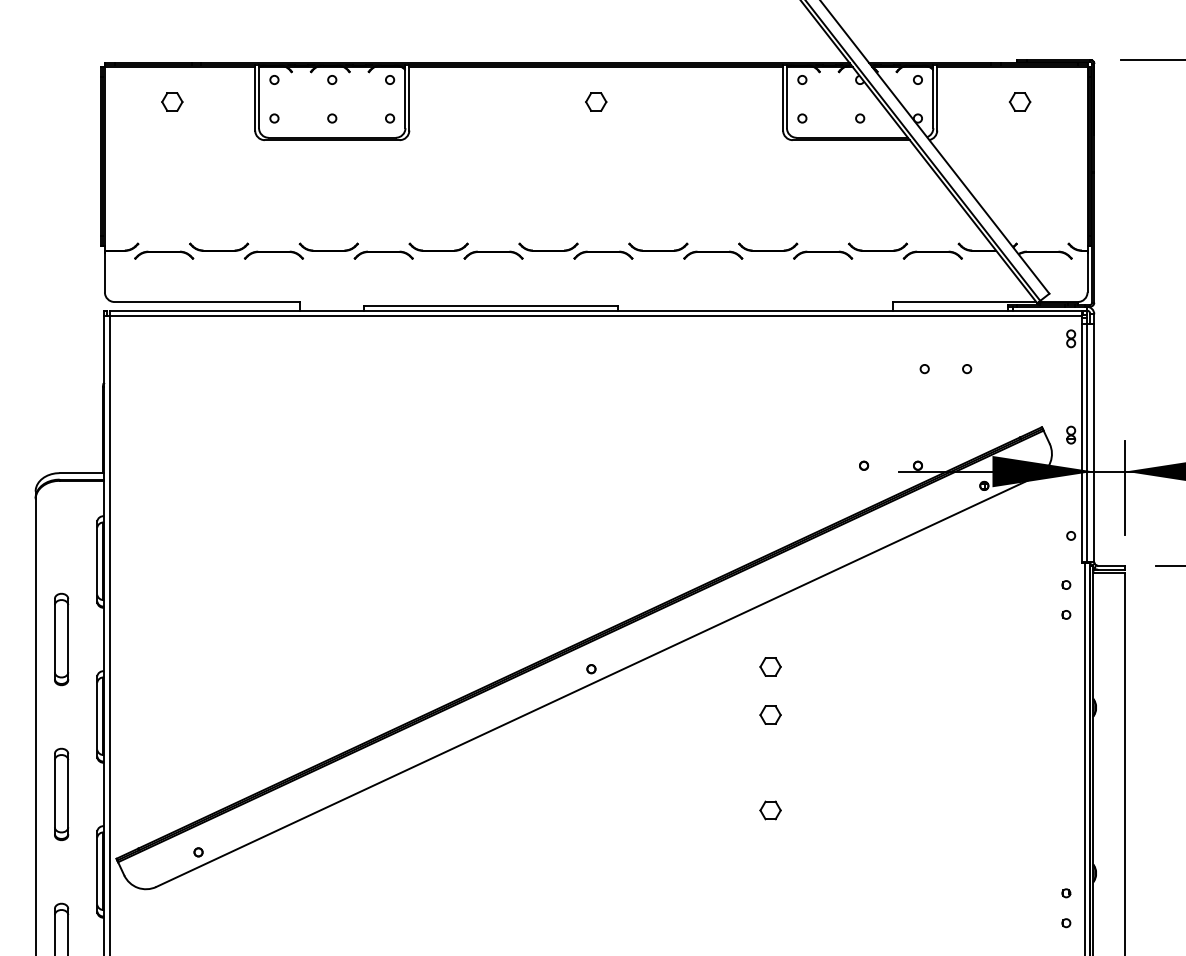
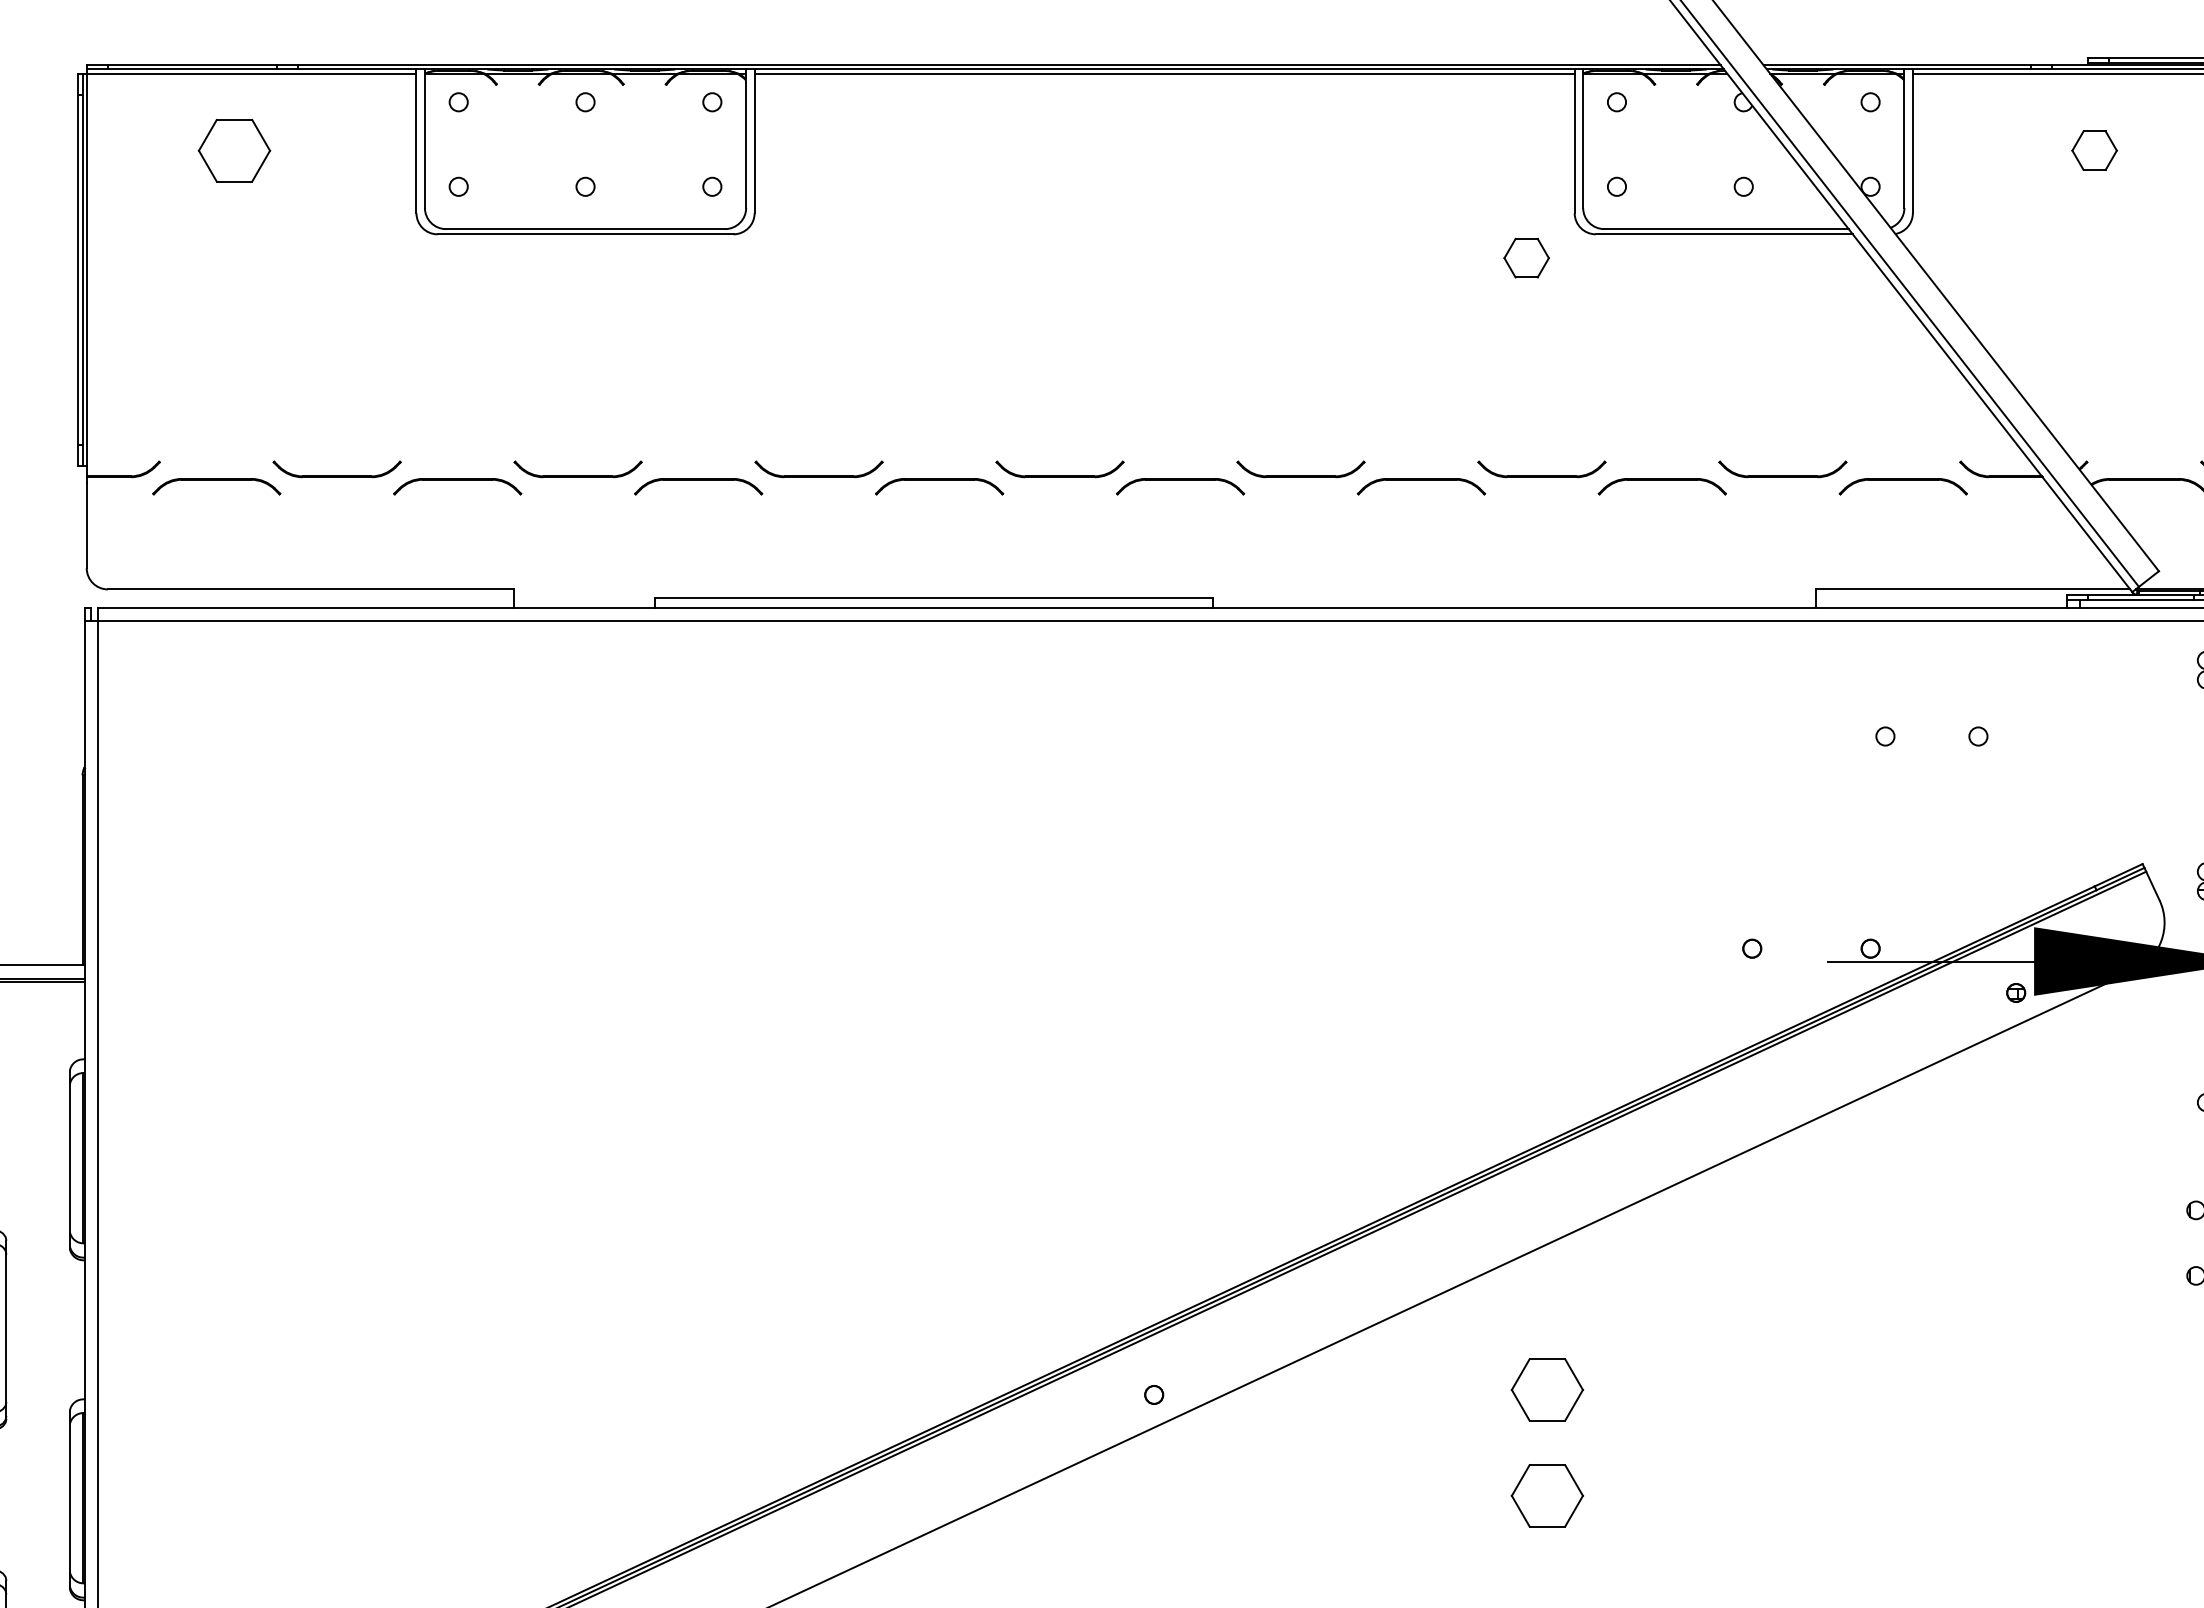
part: (172, 101) -> (235, 149), size x1.6
part: (596, 101) -> (1527, 256), moved
part: (770, 666) -> (1547, 1389), size x1.6
part: (770, 714) -> (1547, 1494), size x1.6

